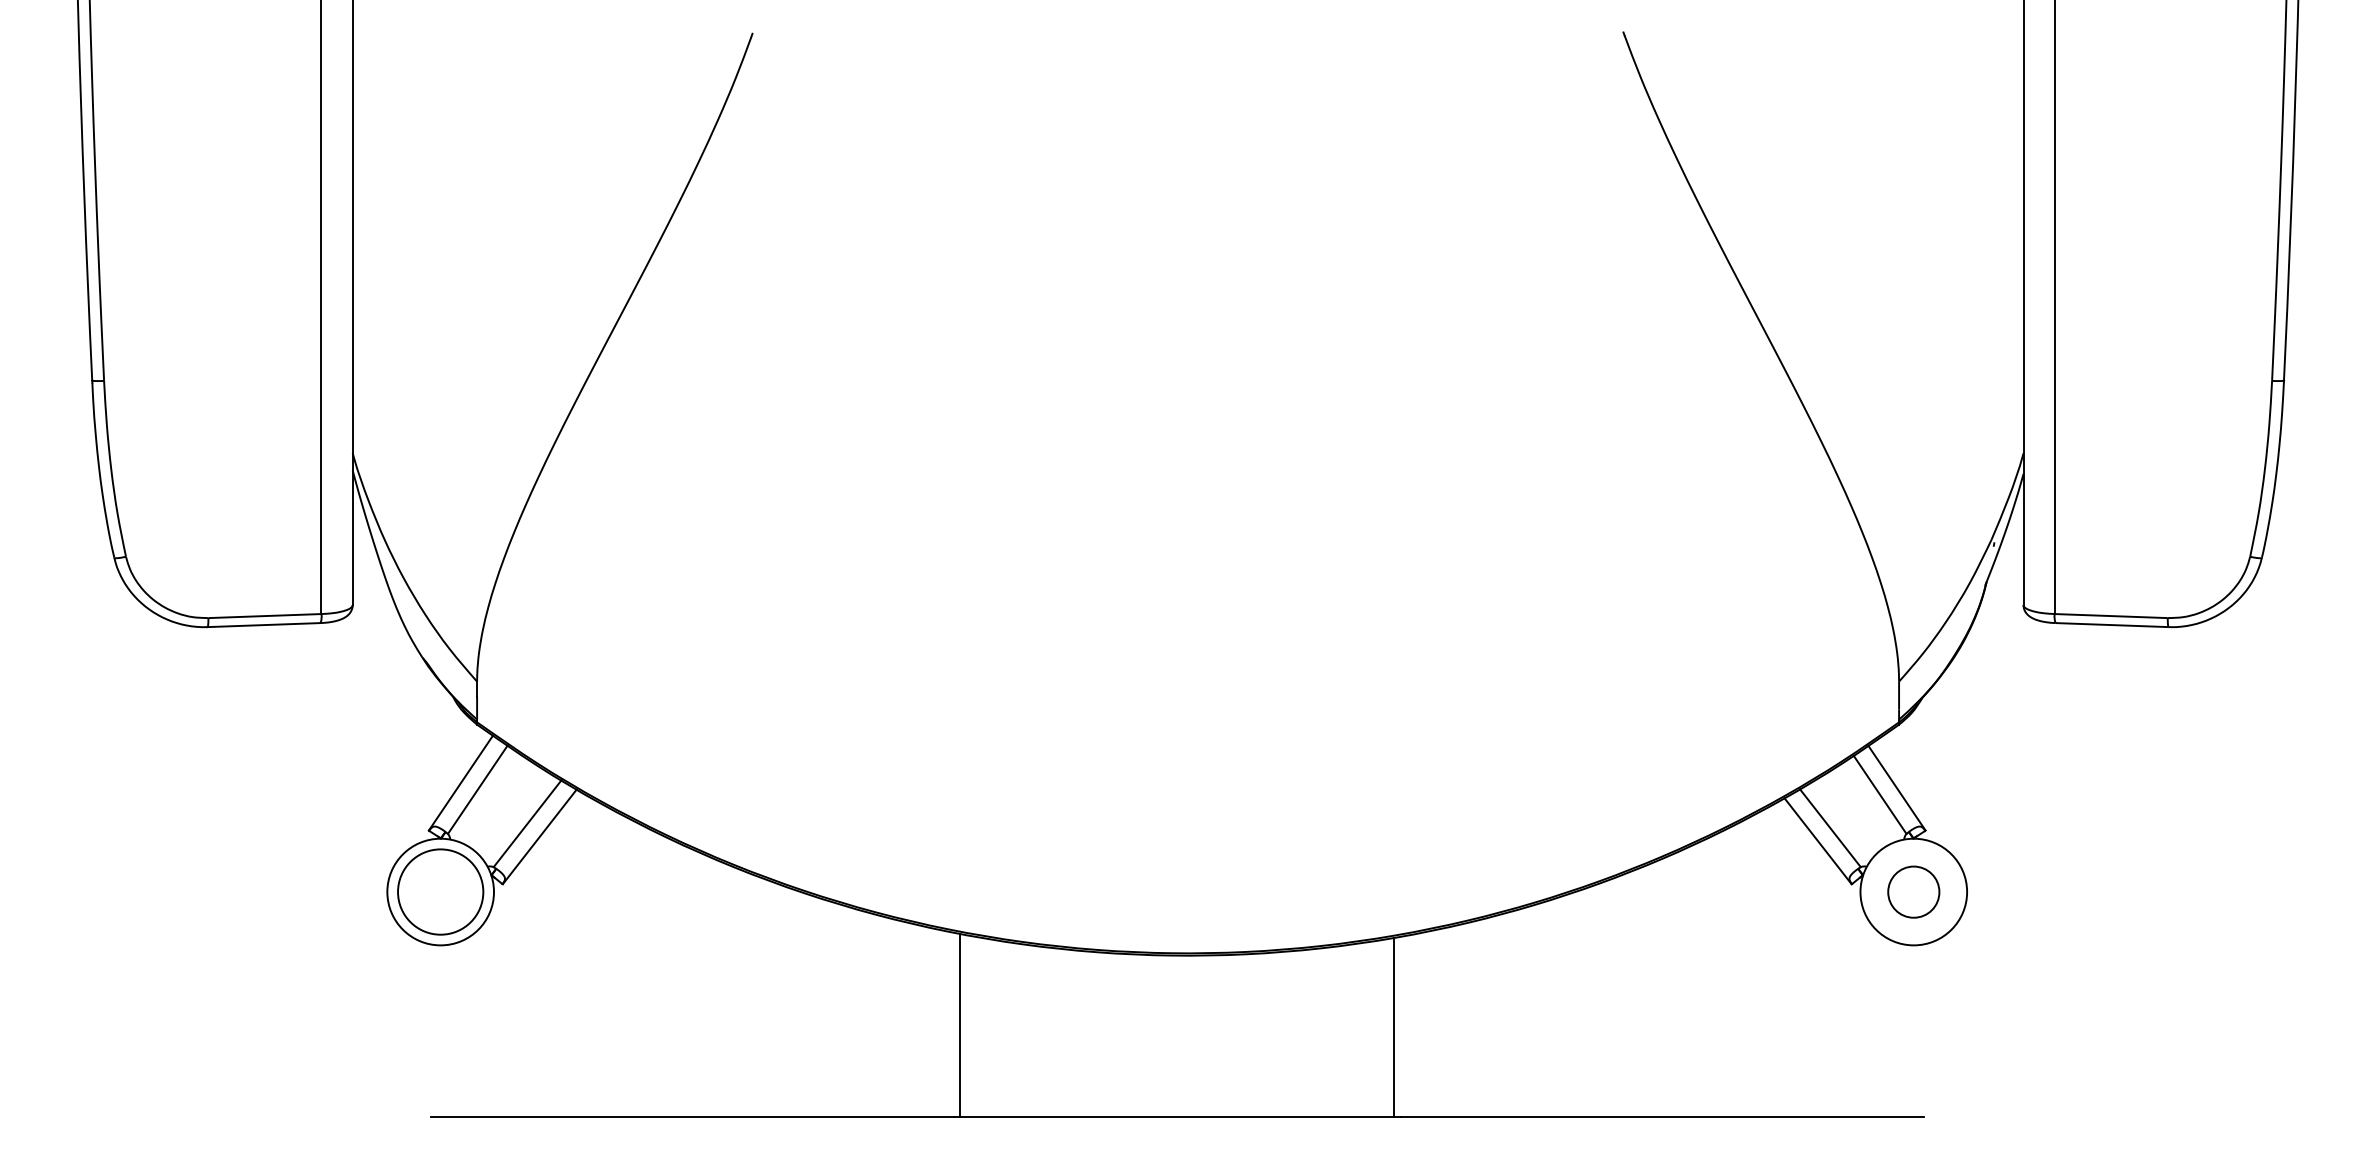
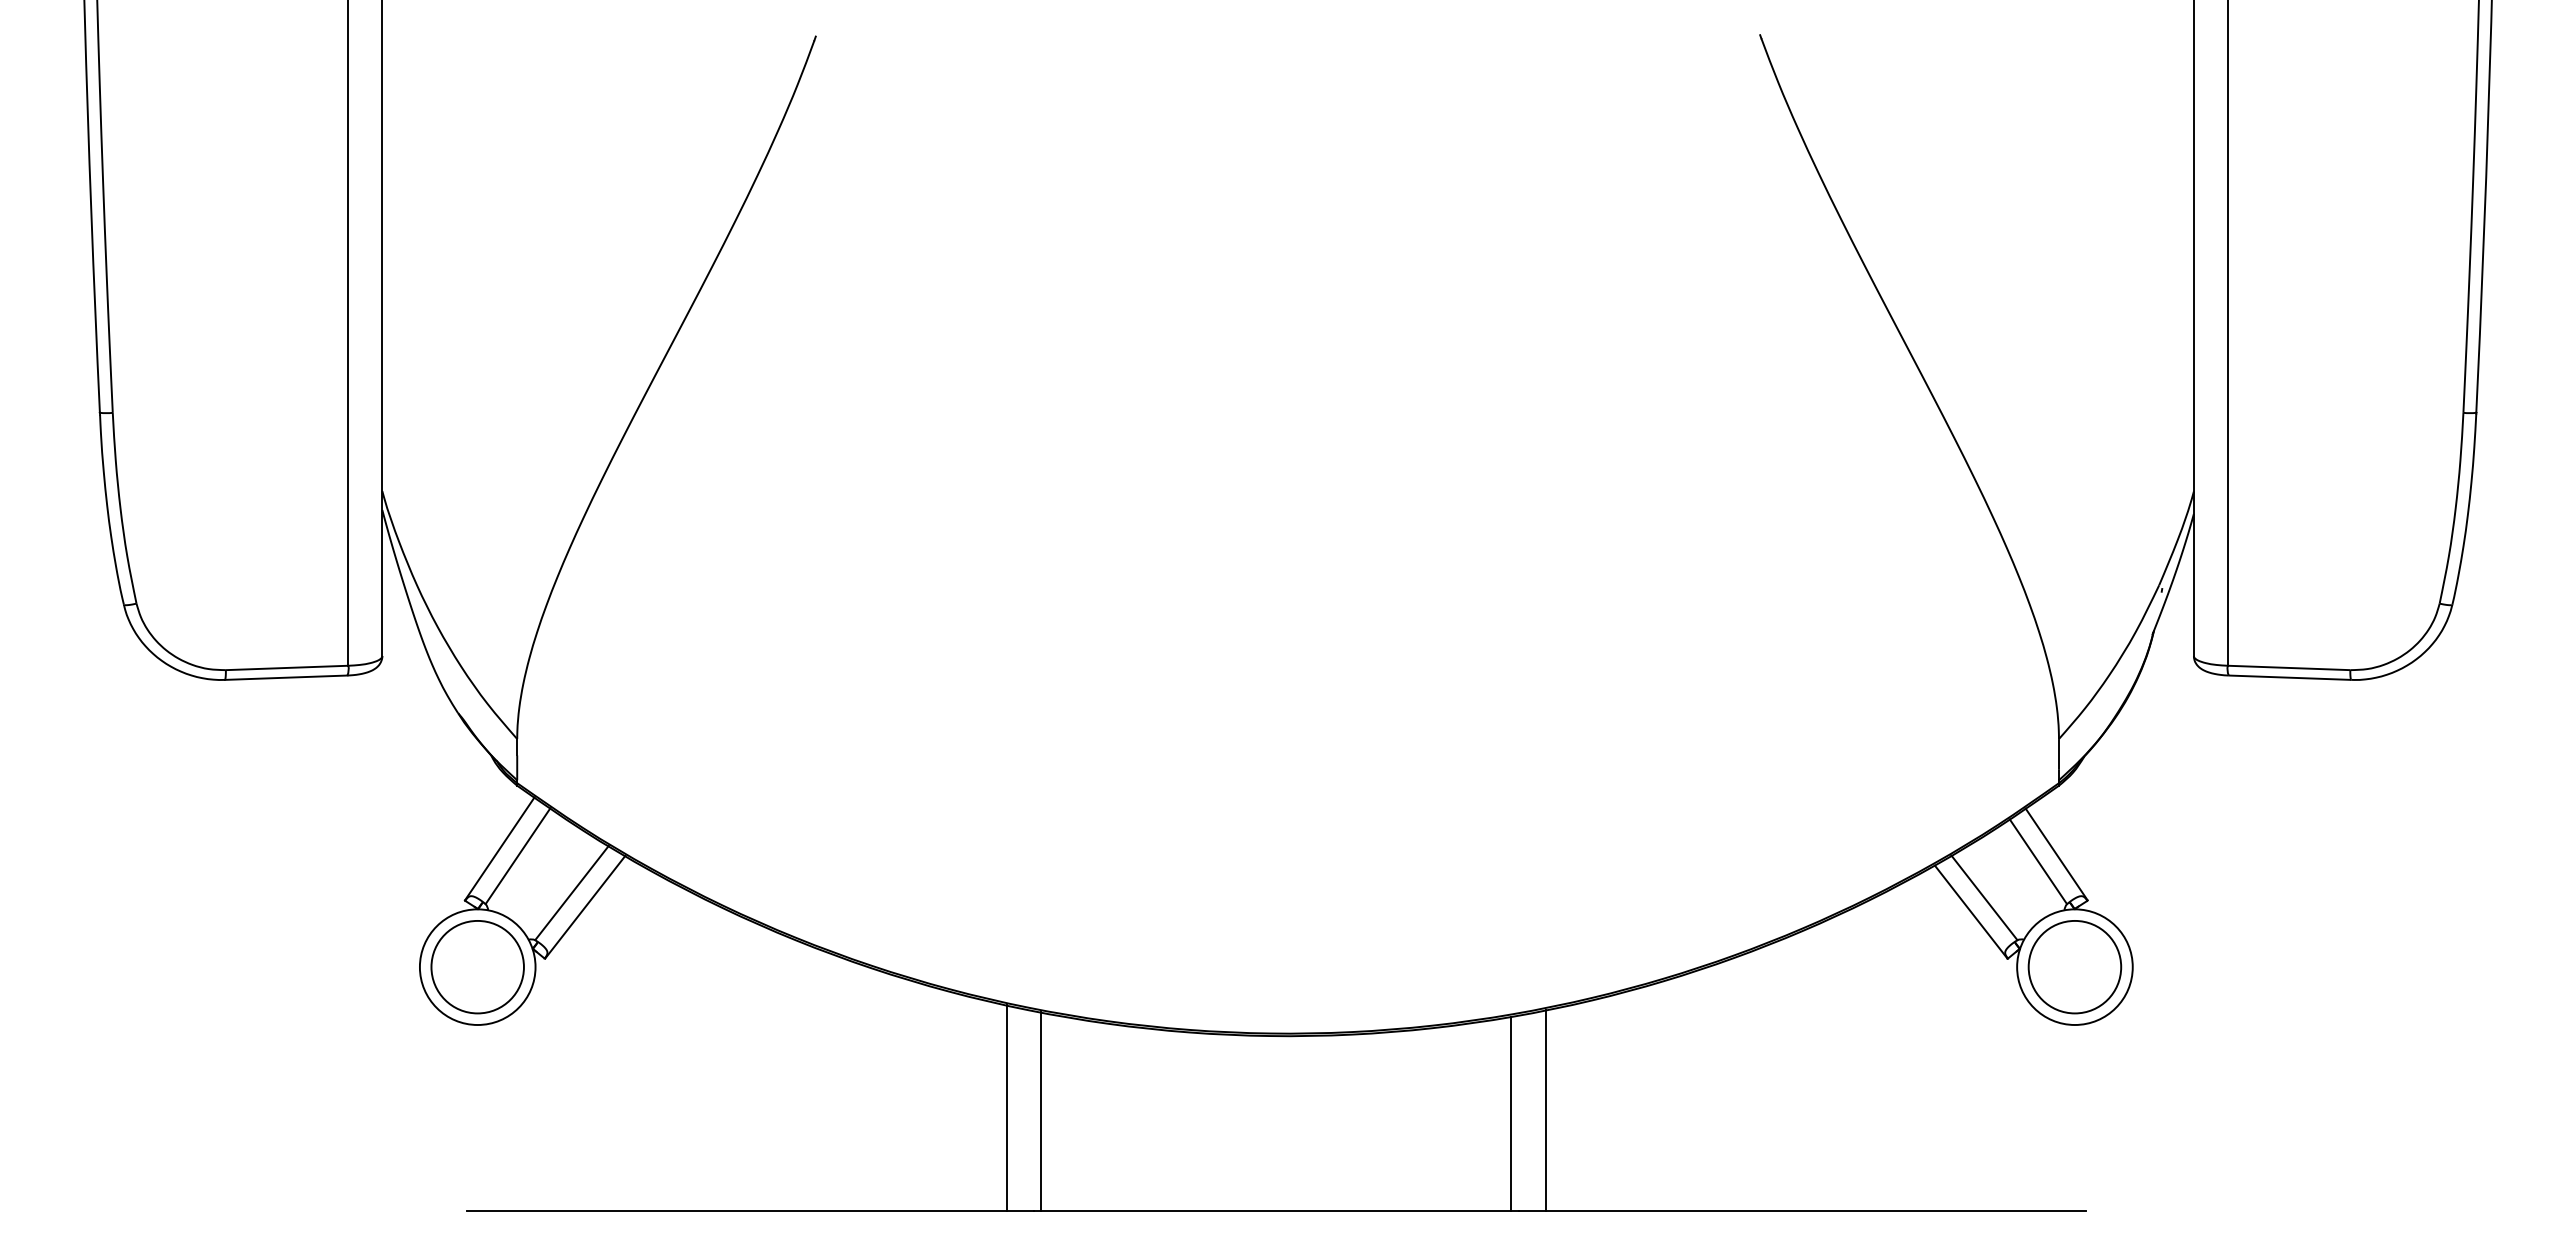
circle: (1913, 892) -> (2074, 967), size x1.67
line: (928, 1022) -> (1006, 1108), added
line: (1426, 1024) -> (1546, 1110), added

